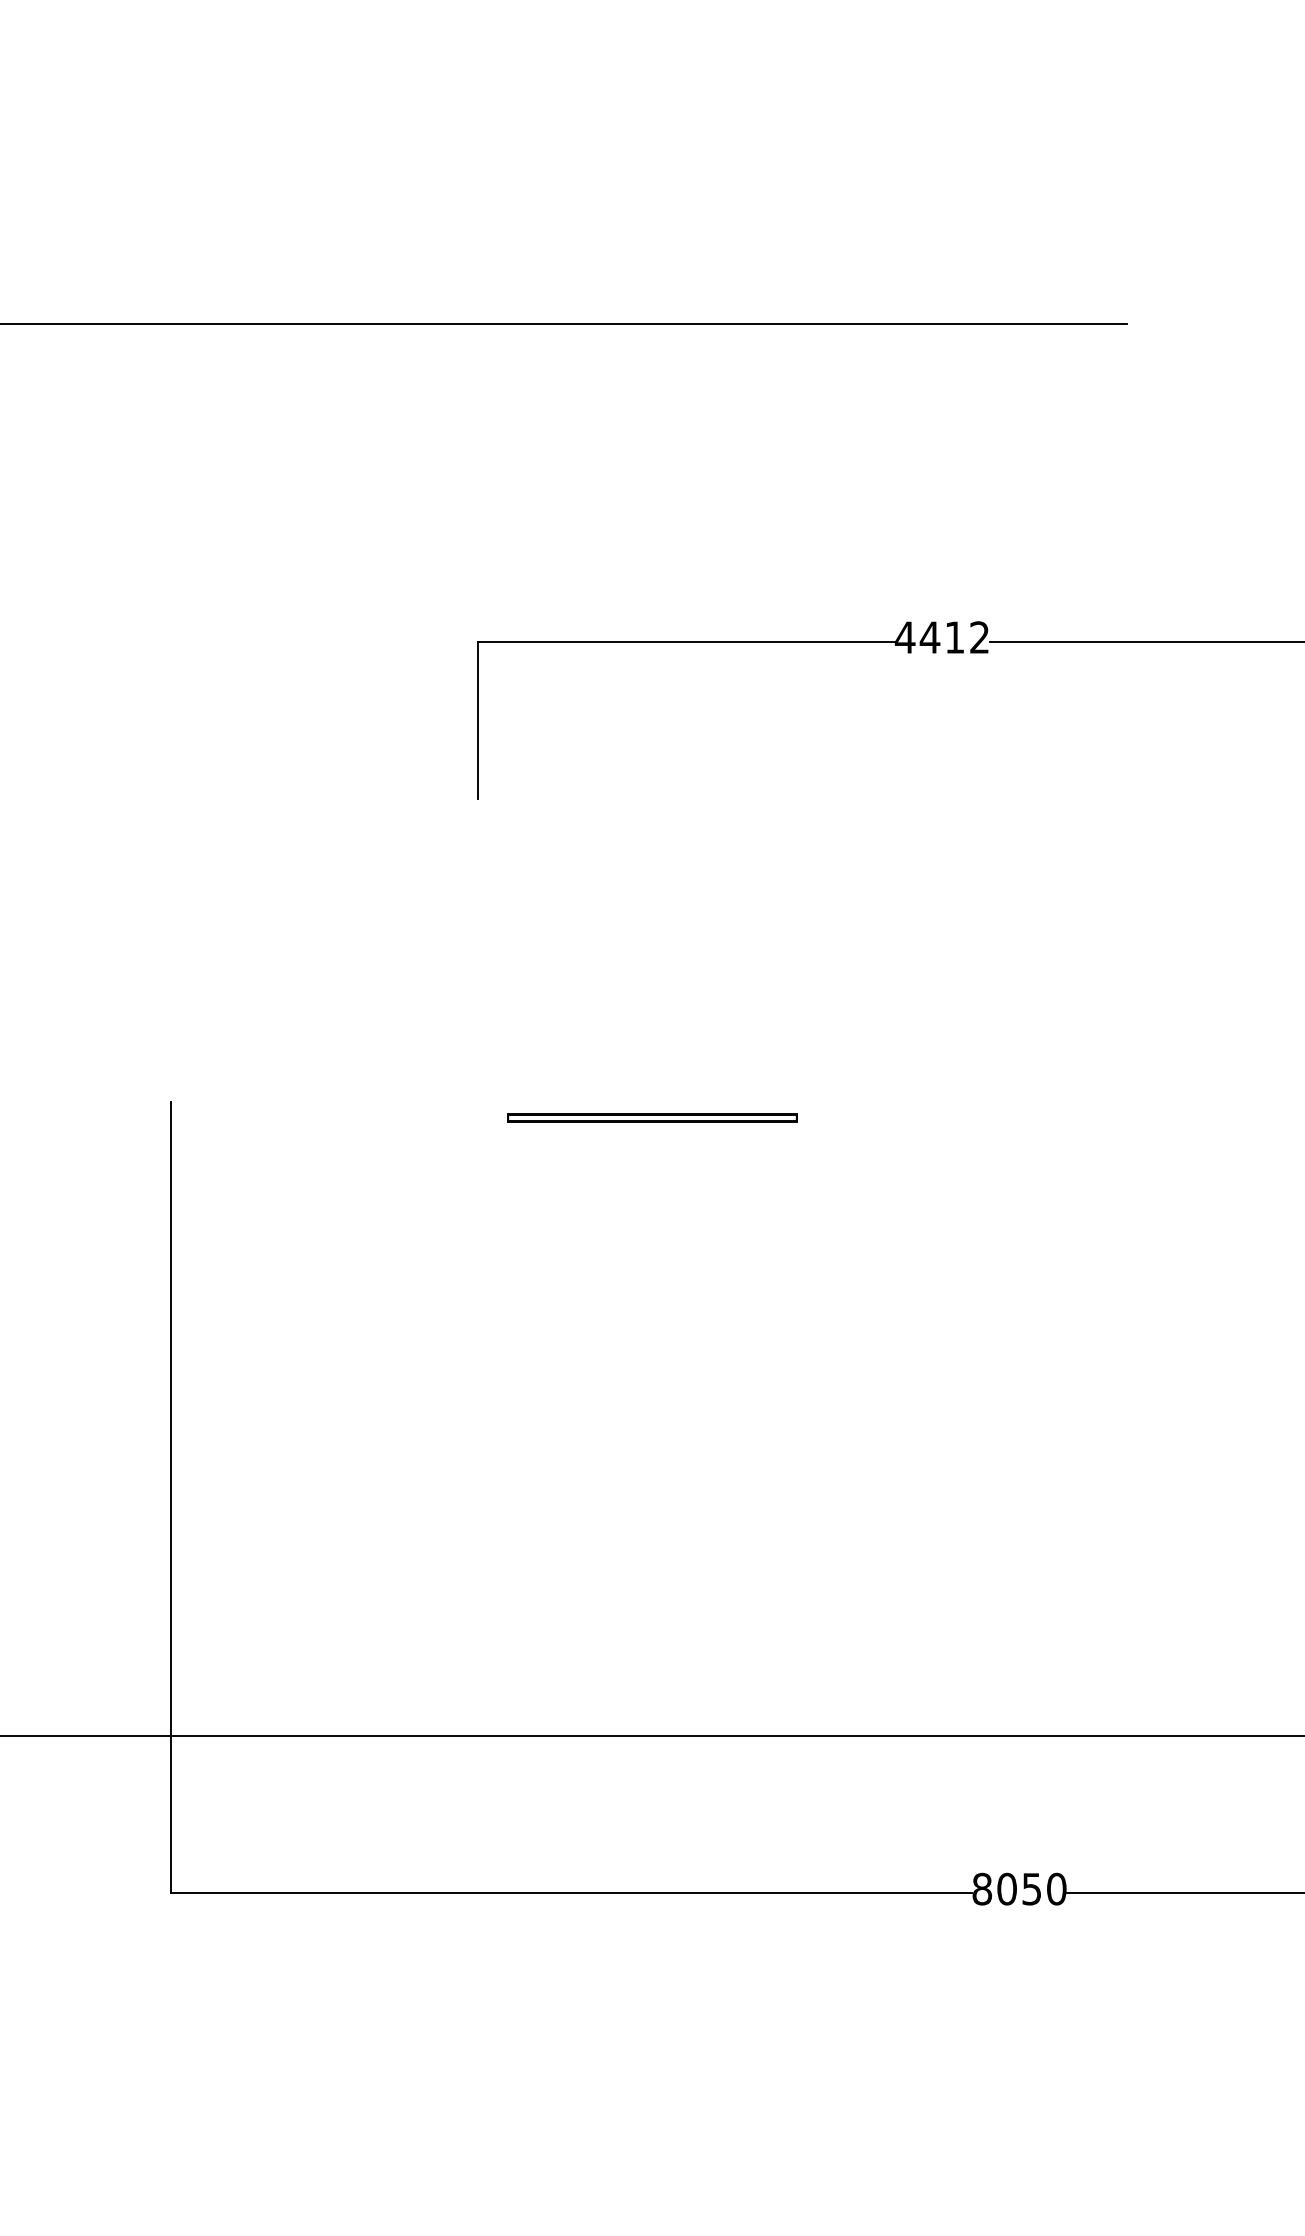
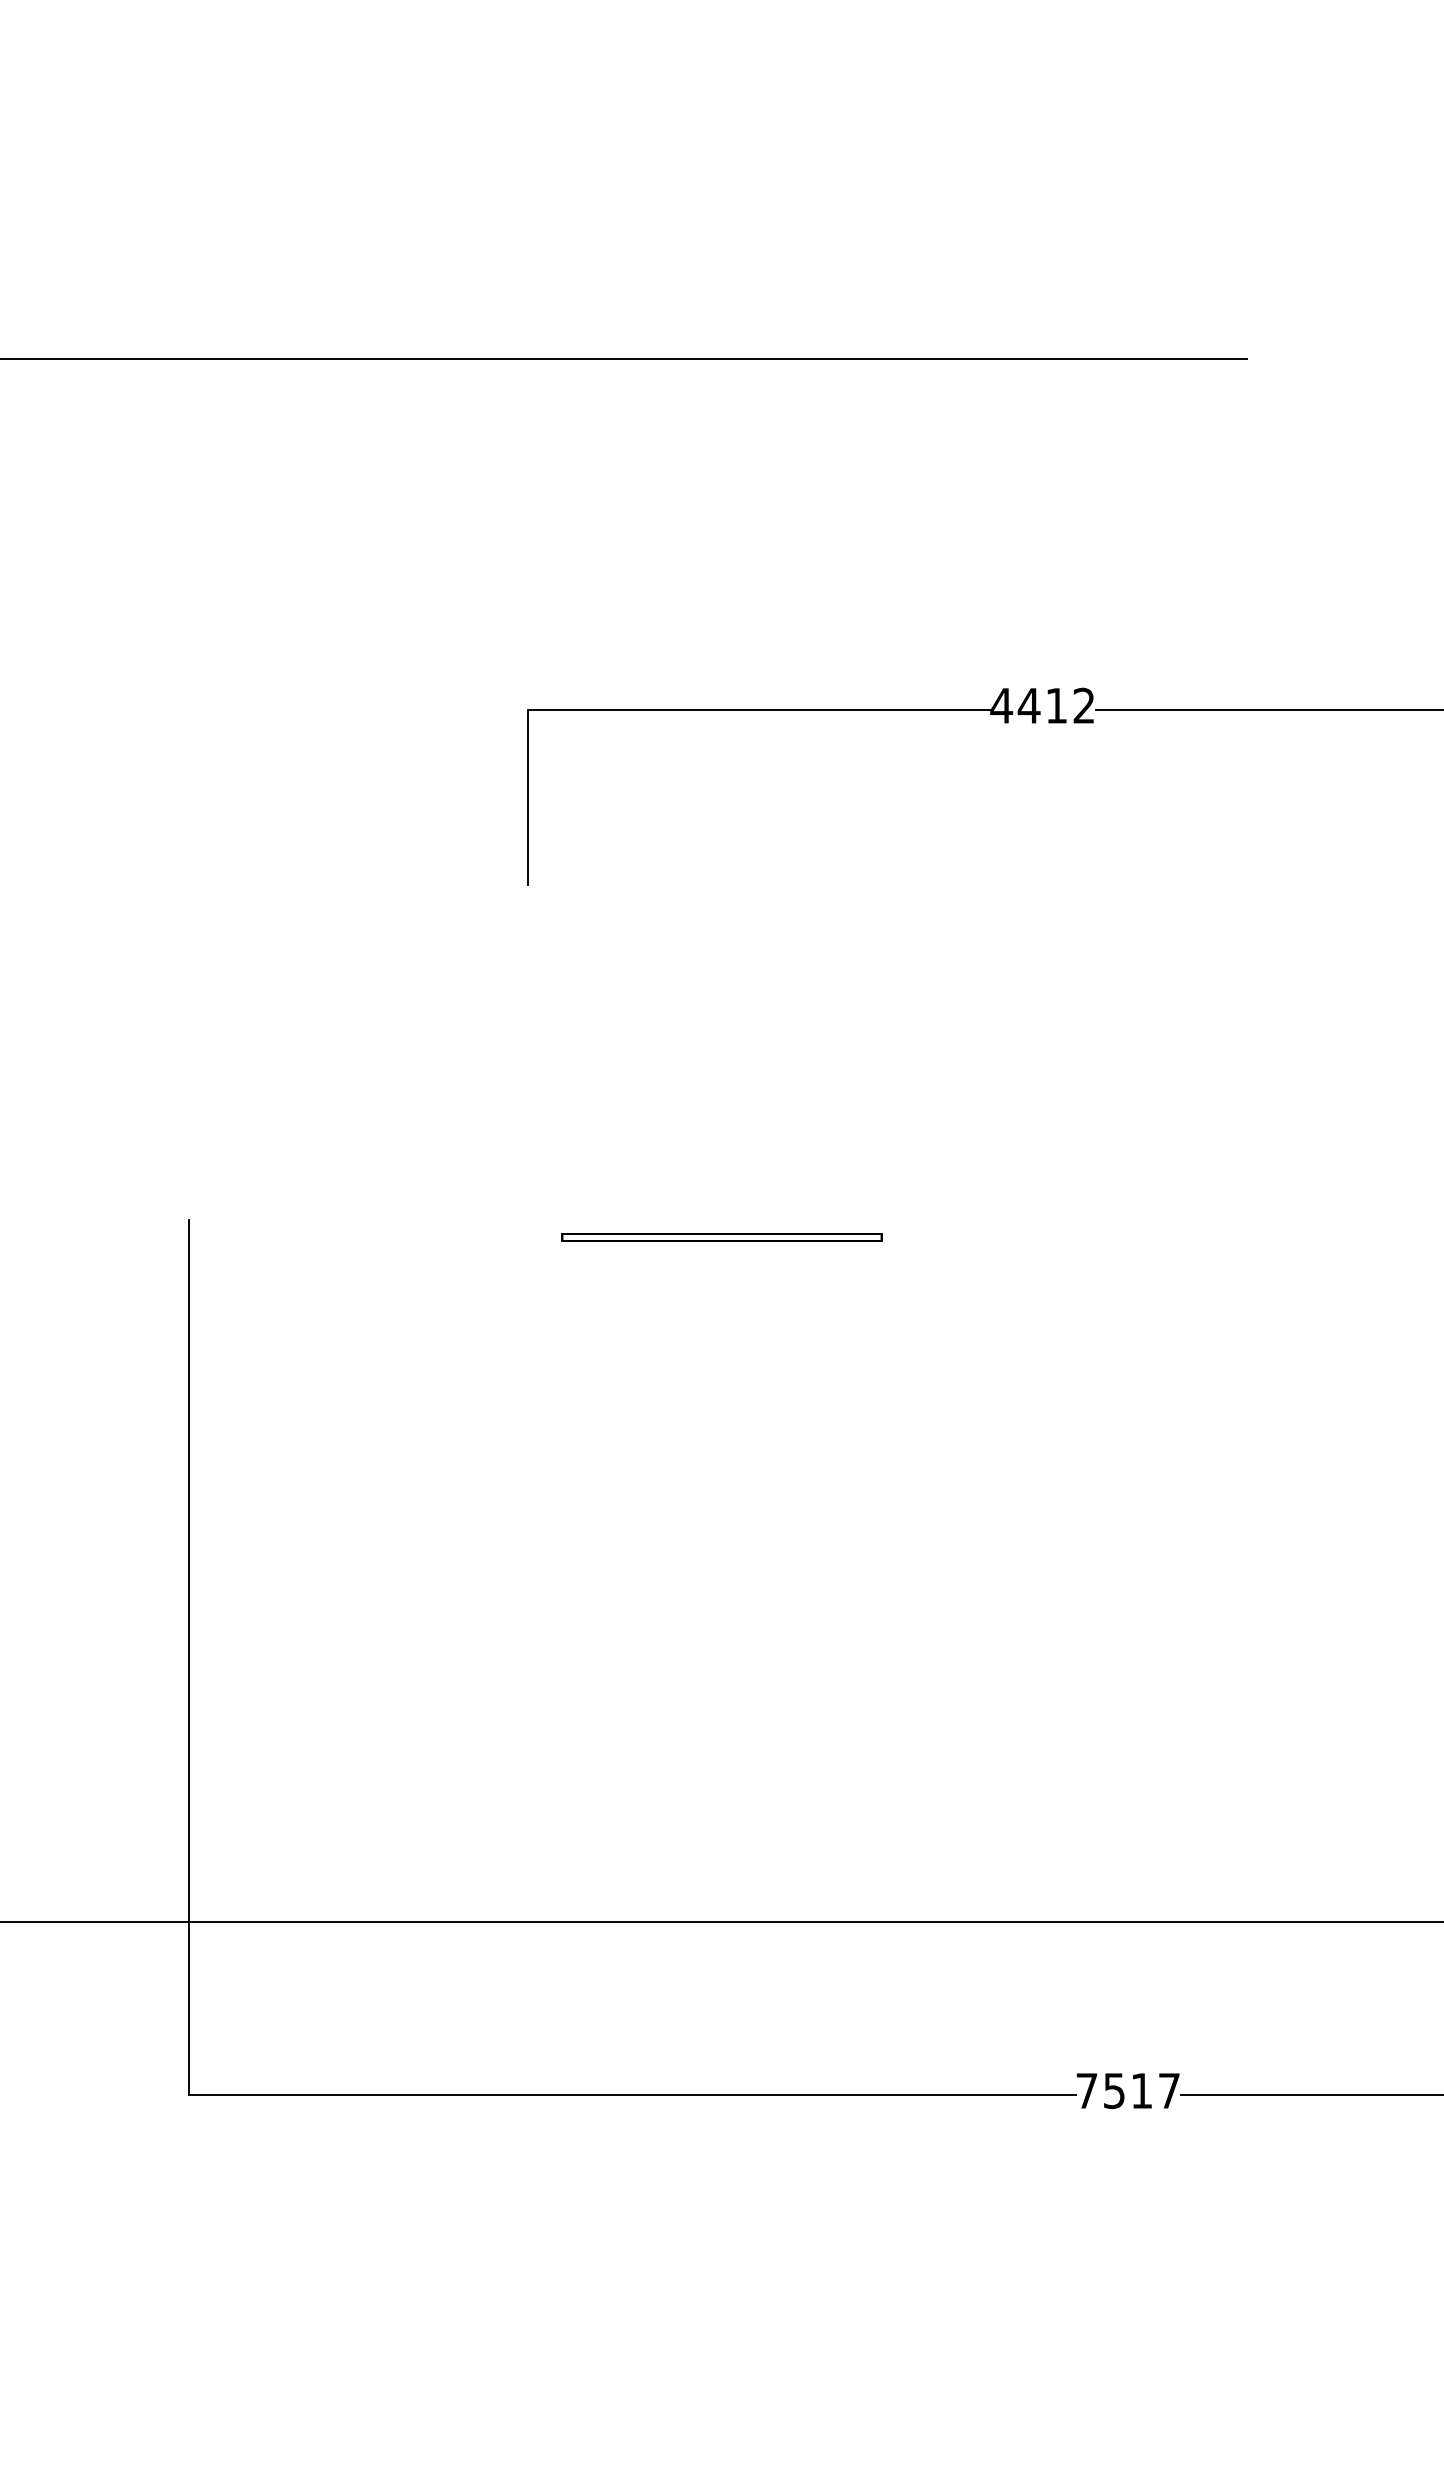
text: (1019, 1888) -> (1128, 2090), 8050 -> 7517

